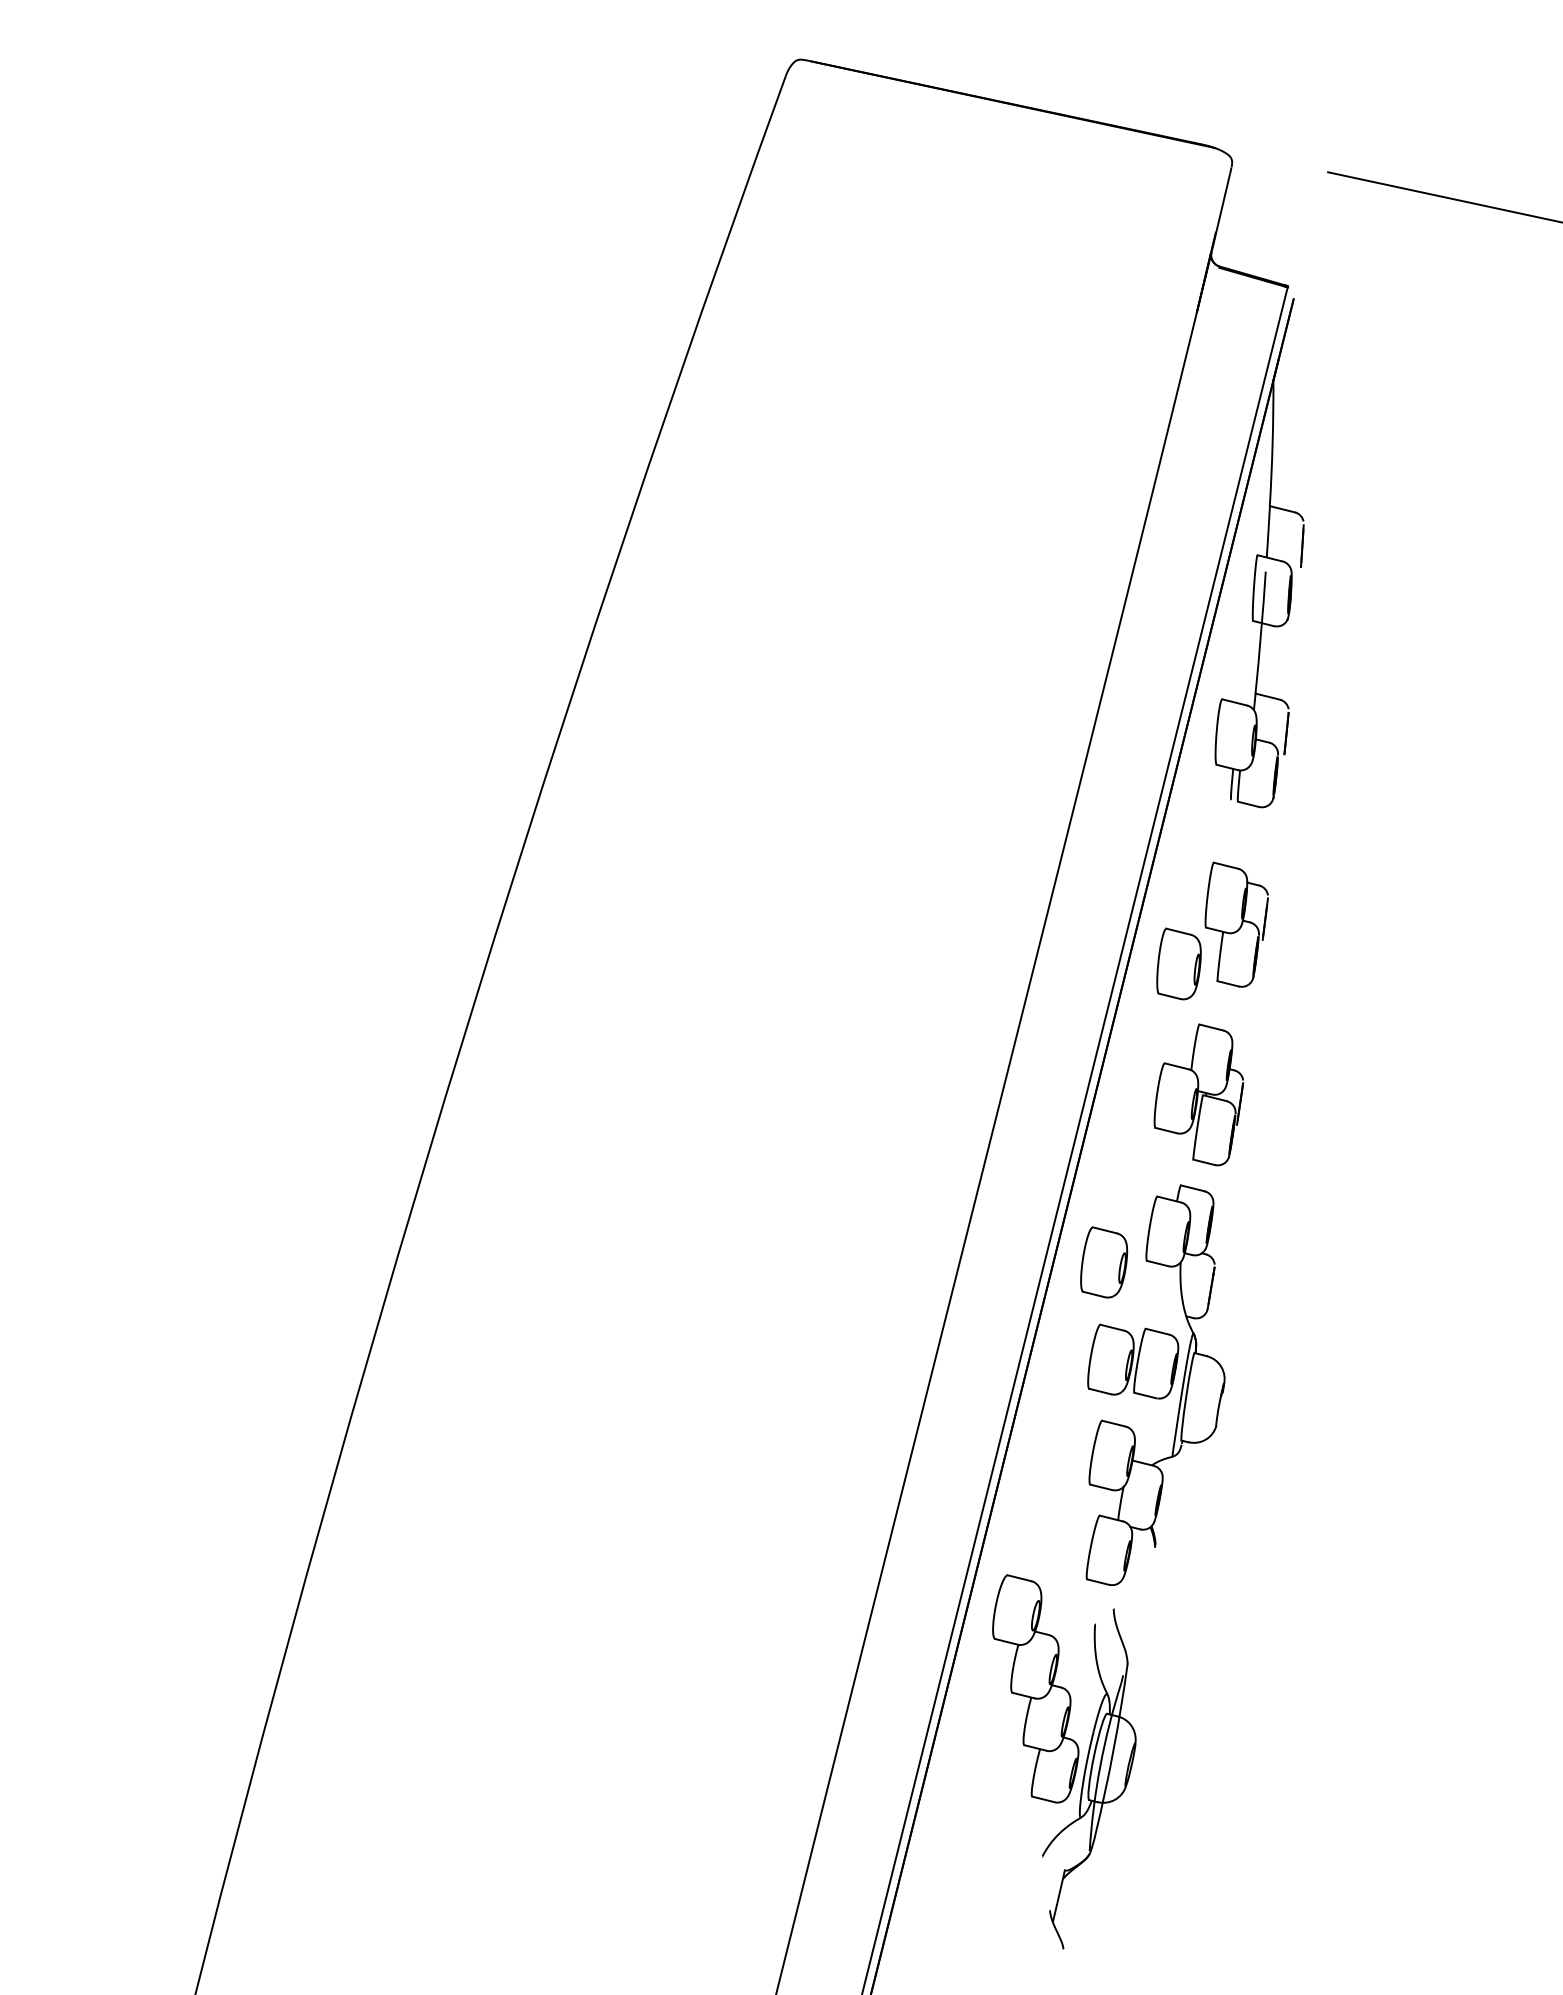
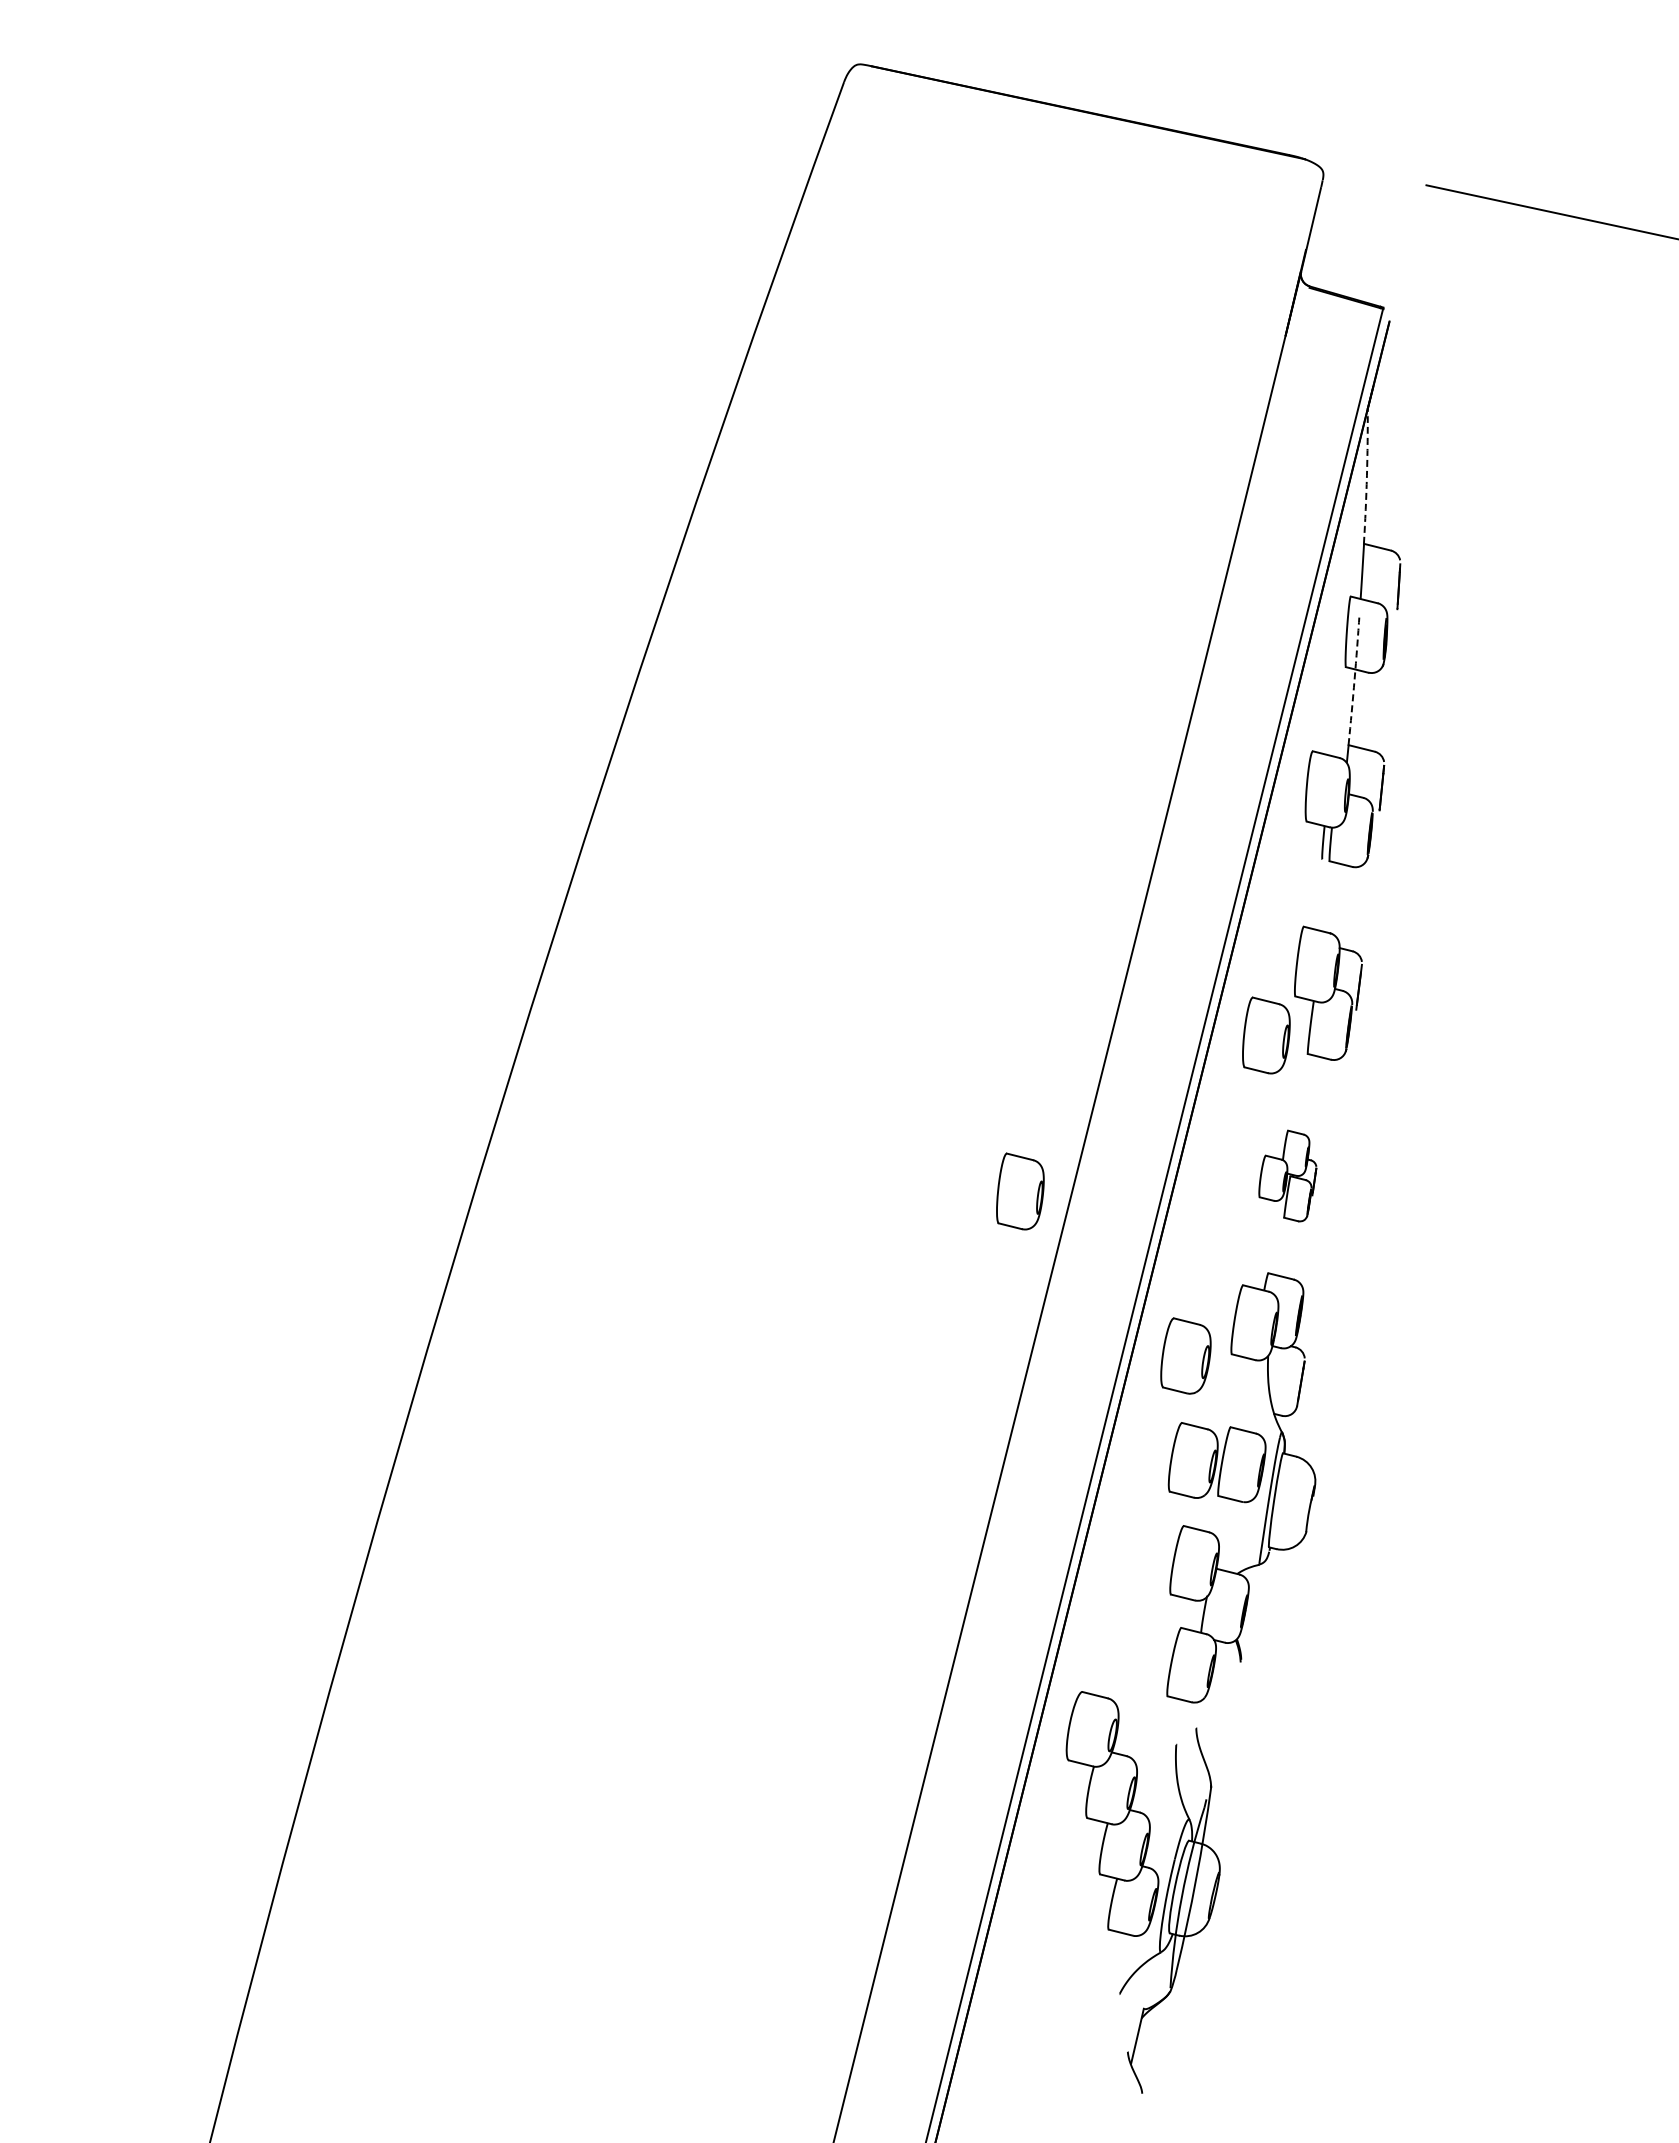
arc: (1272, 442) -> (1366, 475), solid -> dashed
arc: (1261, 632) -> (1354, 679), solid -> dashed
part: (1198, 1094) -> (1287, 1175), size x0.6
part: (950, 1109) -> (1020, 1191), added

